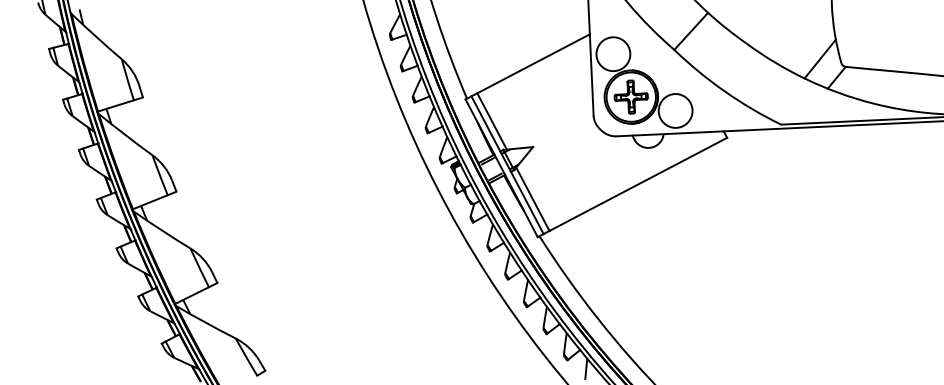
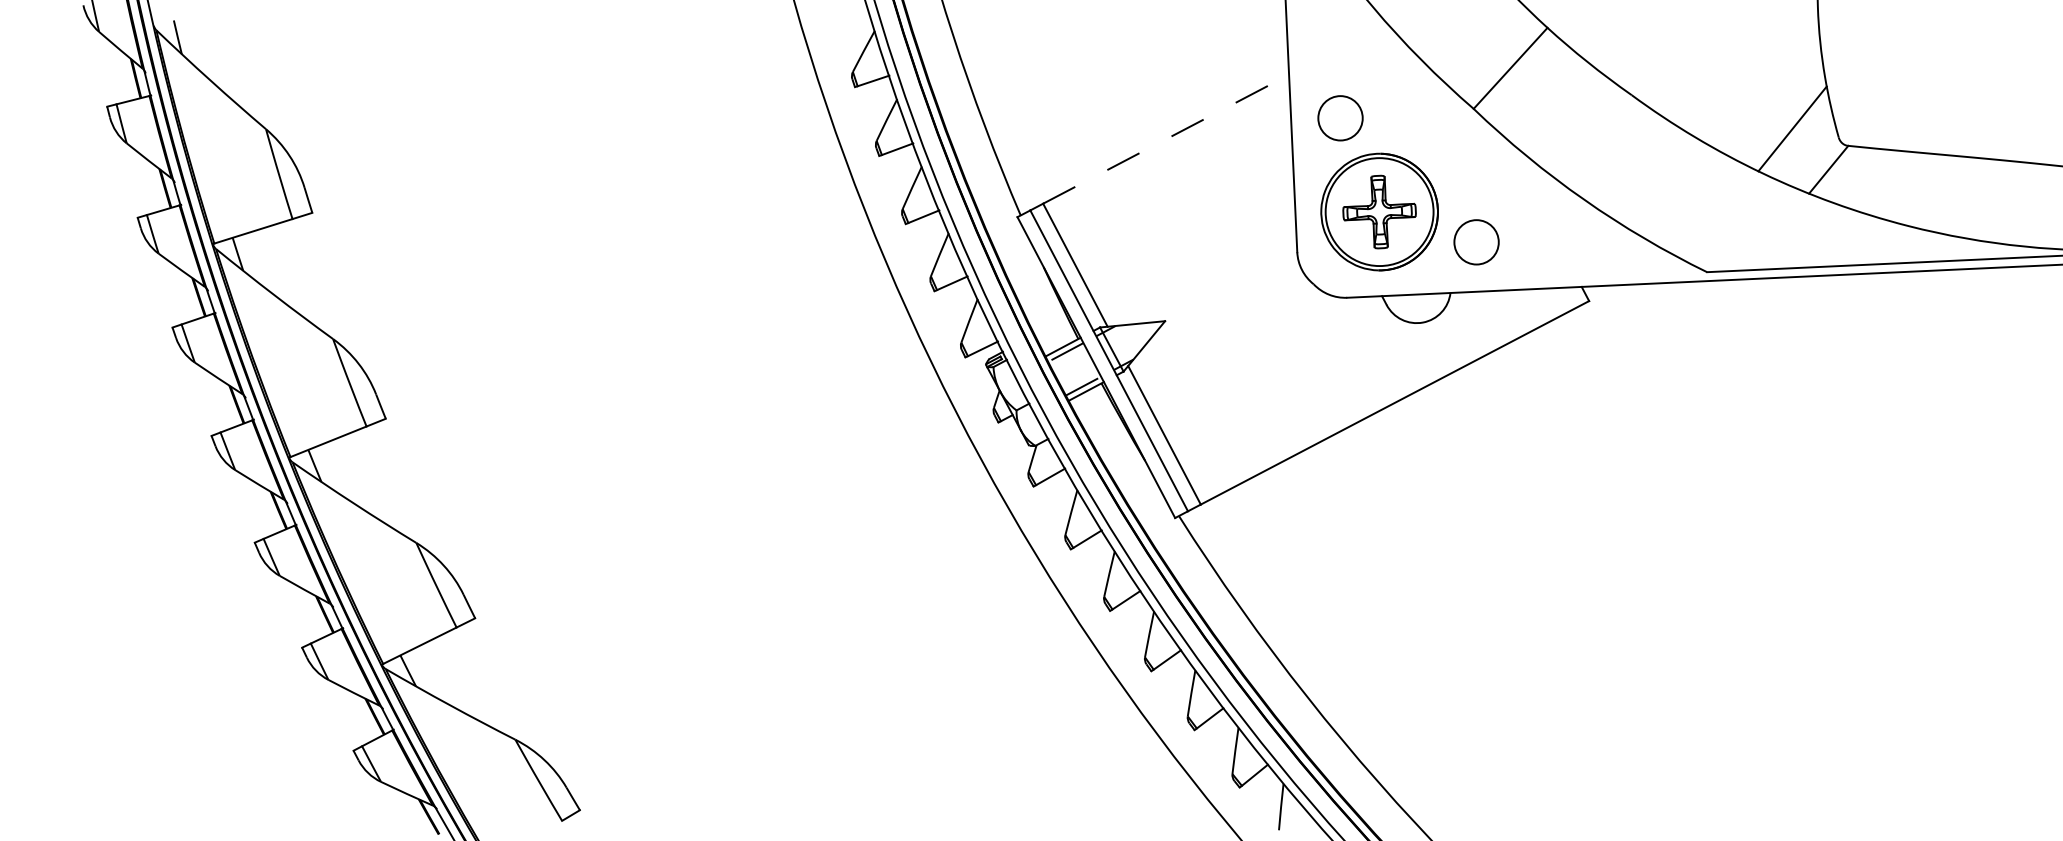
circle: (613, 54) -> (1340, 118), size x0.6
line: (533, 63) -> (1165, 138), solid -> dashed
circle: (675, 110) -> (1476, 241), size x0.6

